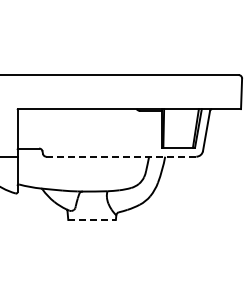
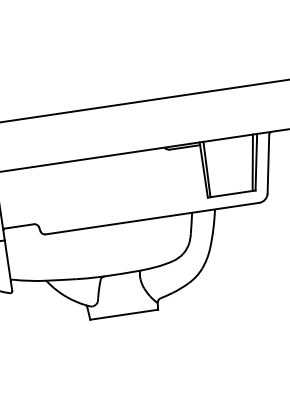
line: (121, 156) -> (152, 218), dashed -> solid
line: (92, 219) -> (124, 314), dashed -> solid

